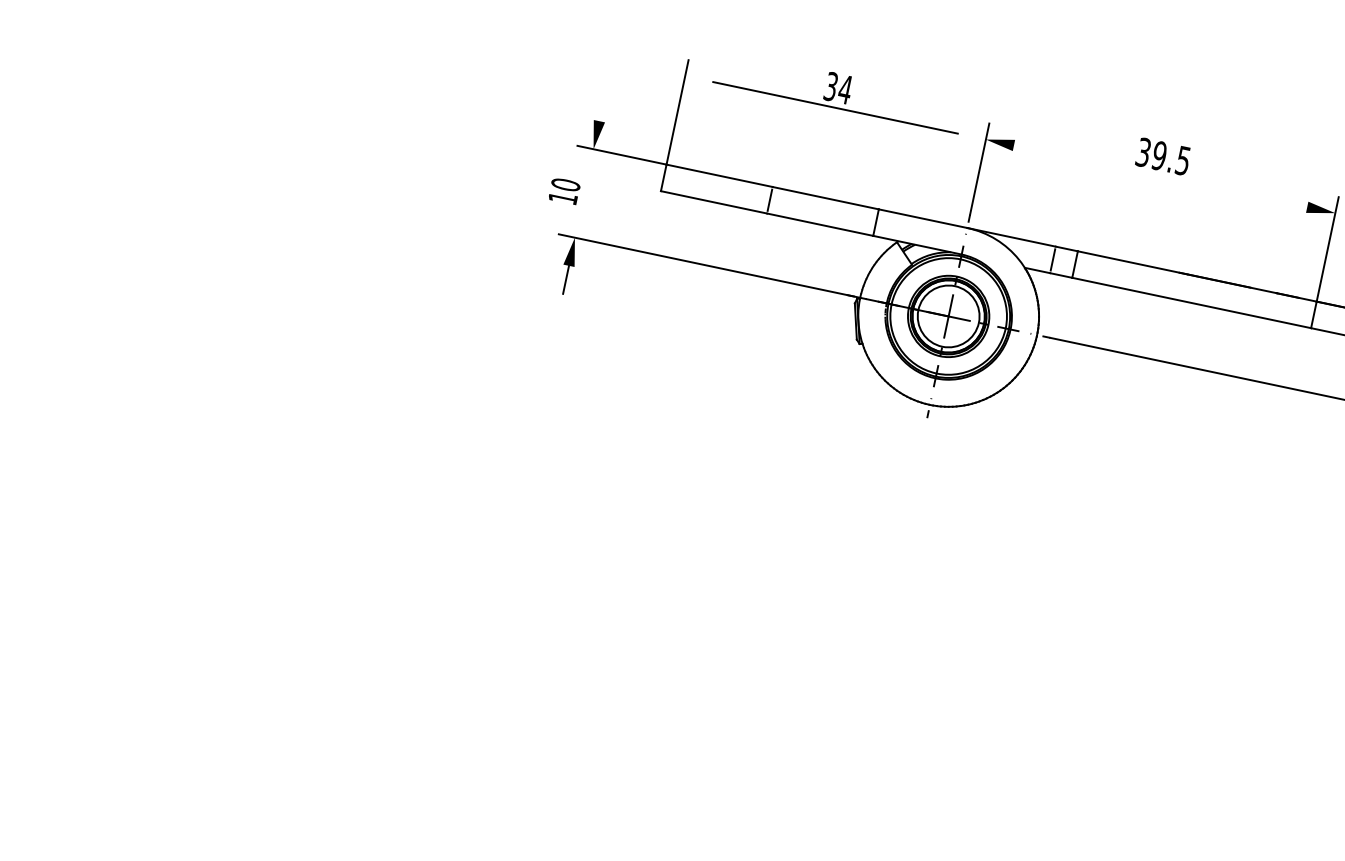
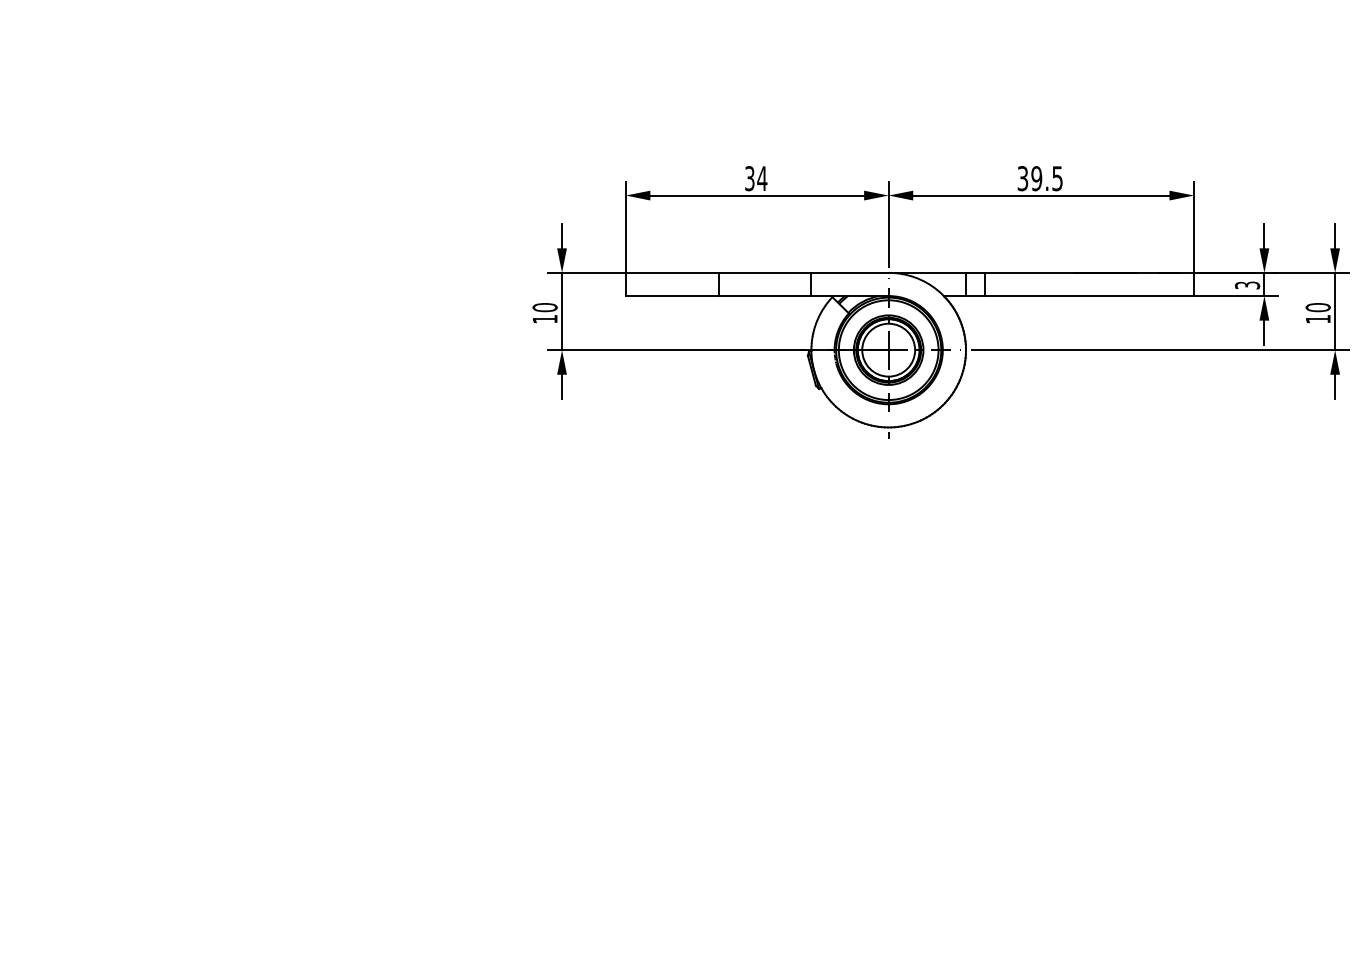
fill: (698, 78) -> (637, 195), added
line: (603, 106) -> (562, 235), added
fill: (971, 136) -> (876, 195), added
line: (1160, 176) -> (1041, 195), added
line: (584, 193) -> (562, 311), added

